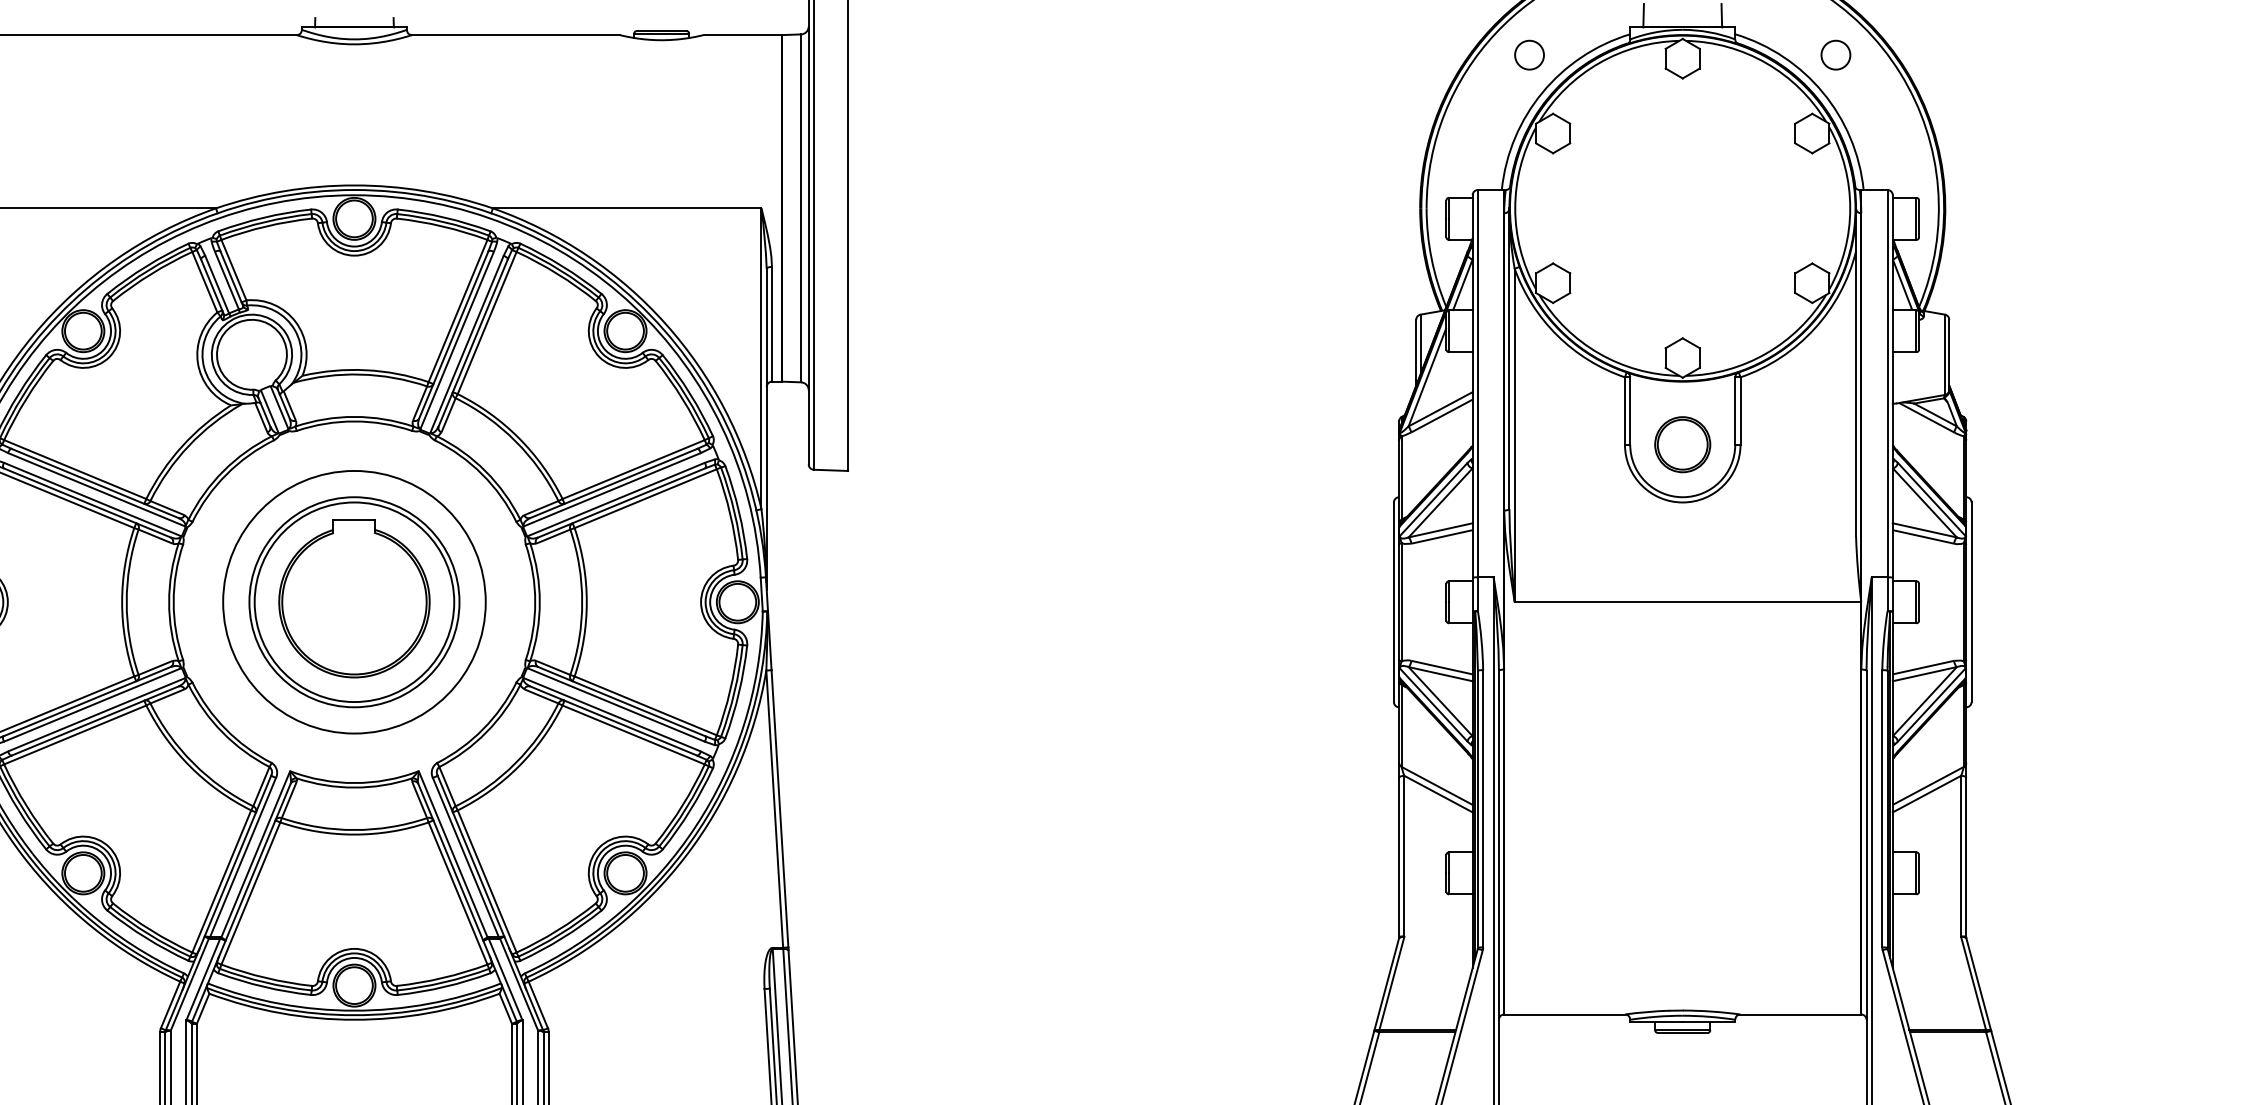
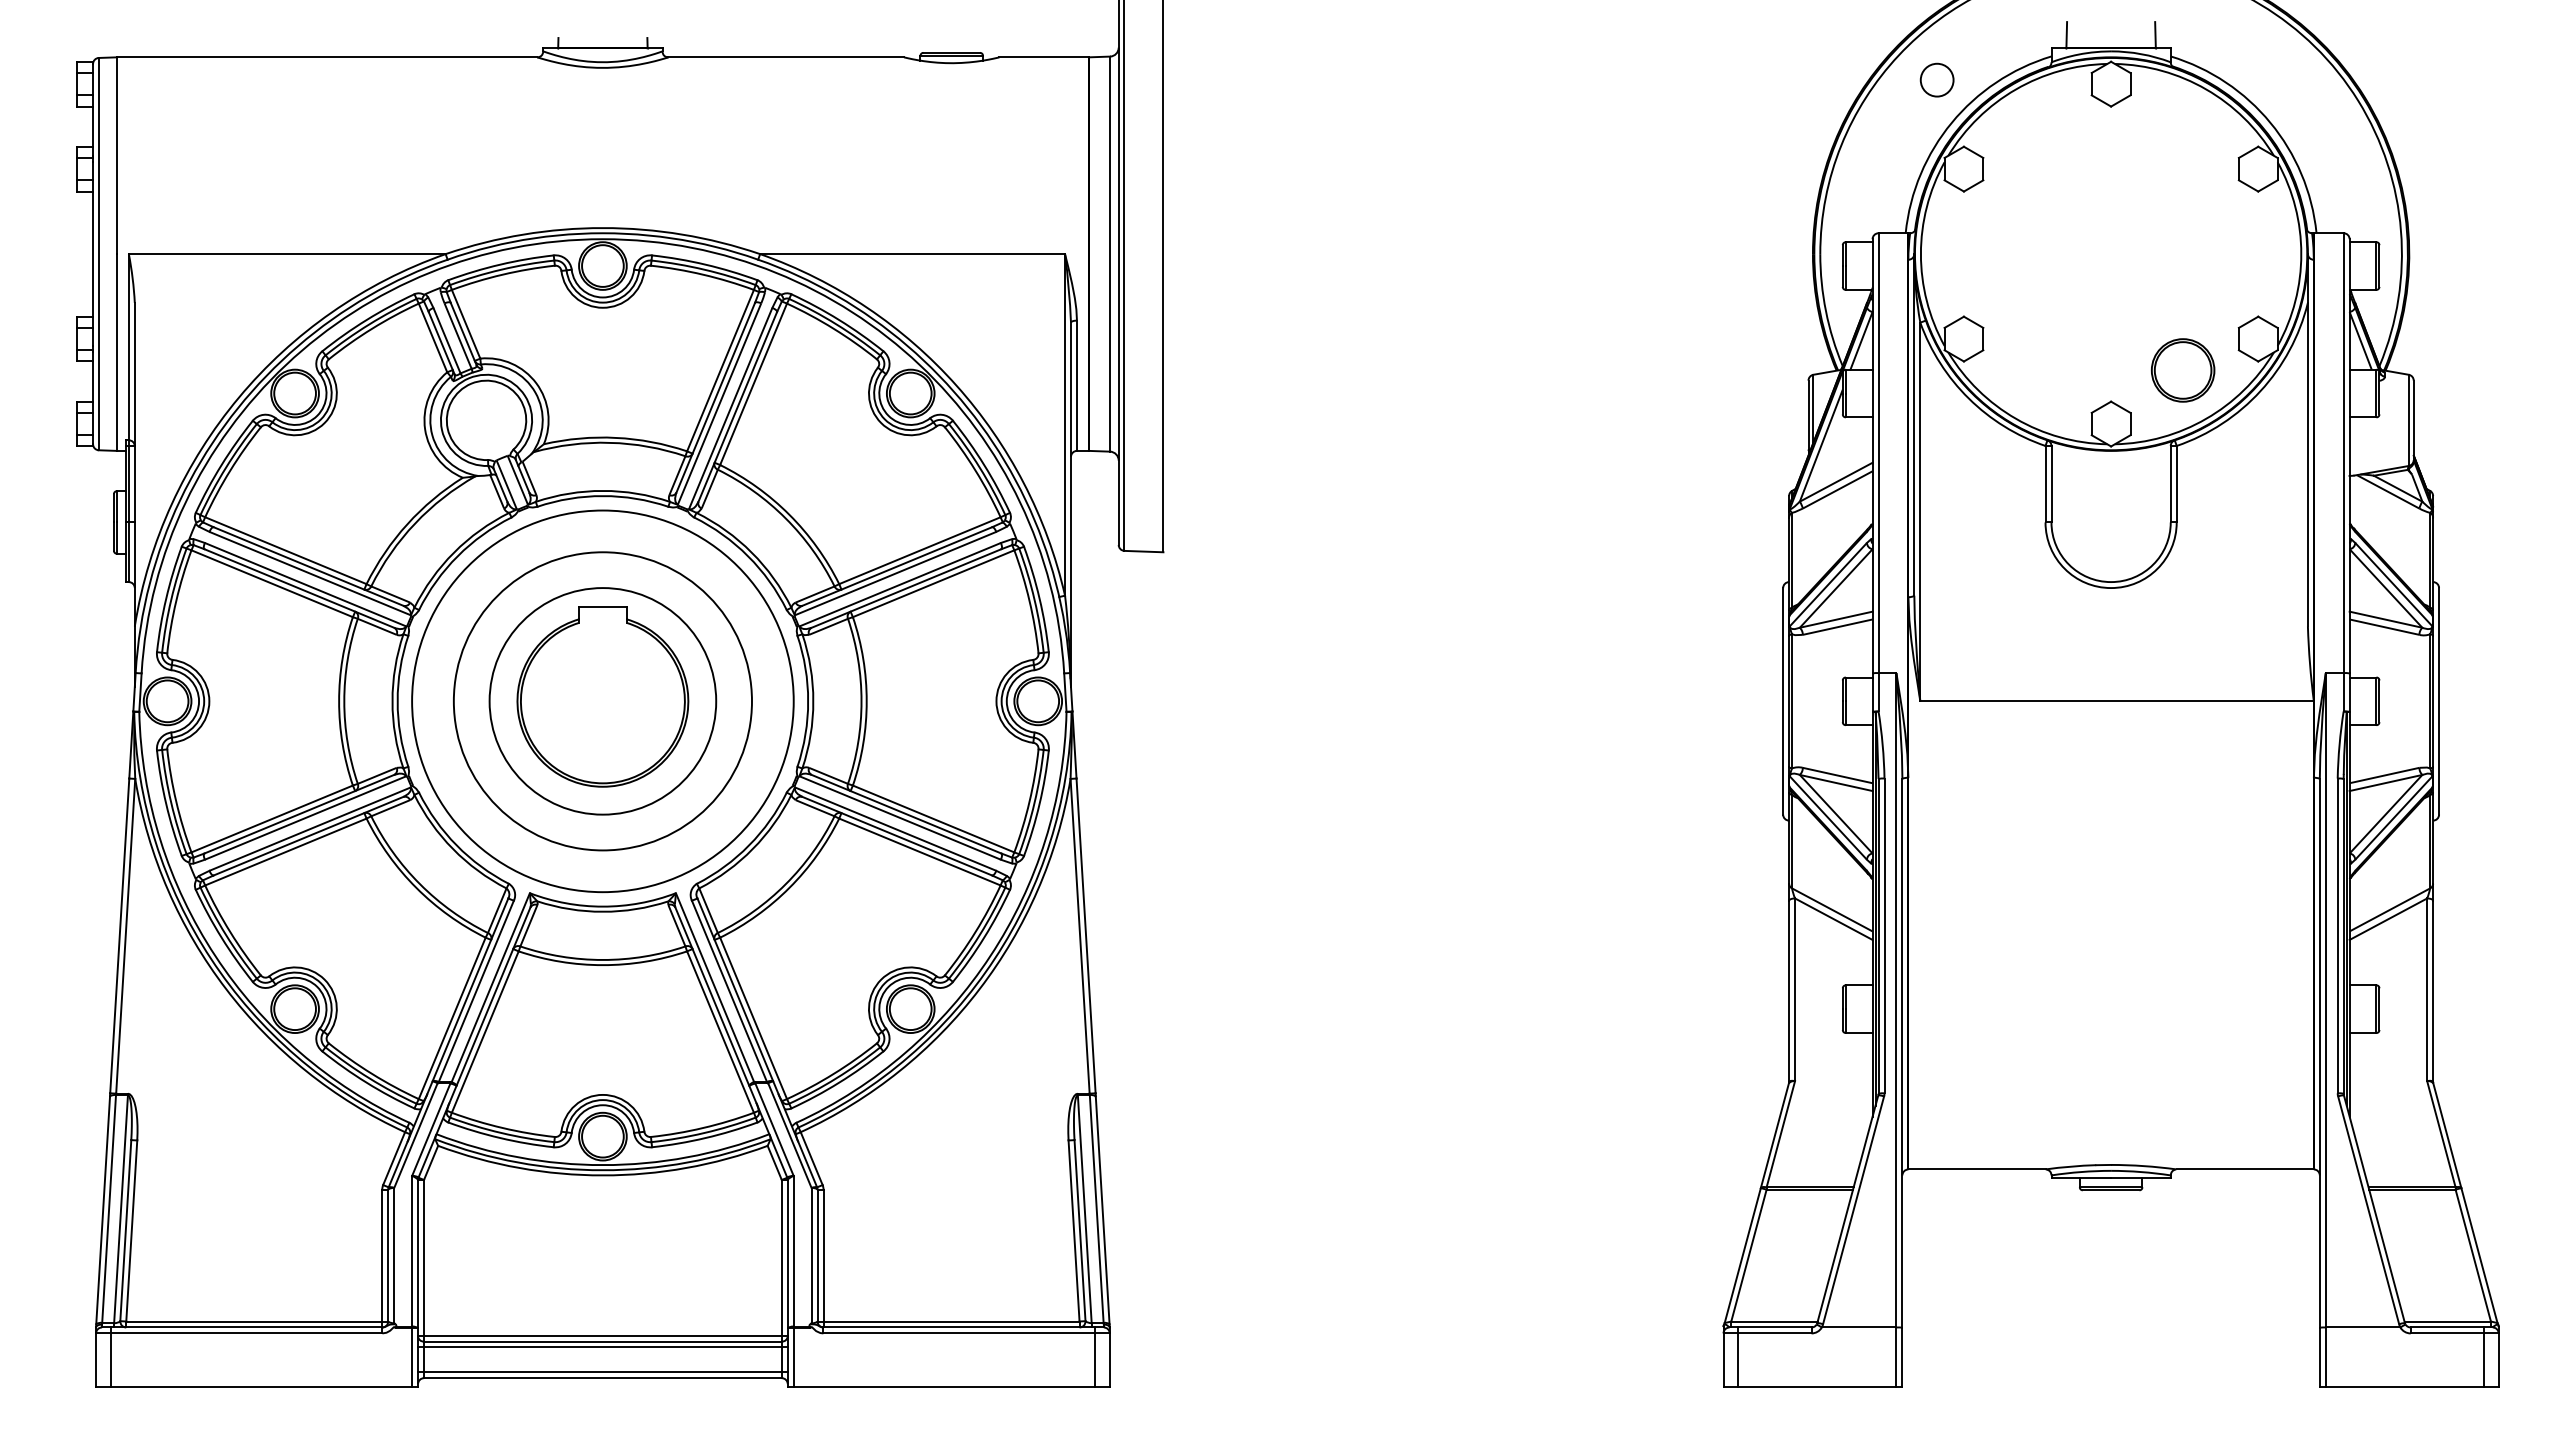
circle: (1835, 54) -> (2284, 79), removed
part: (1682, 444) -> (2182, 370), moved
circle: (354, 602) -> (602, 701), size x1.6

